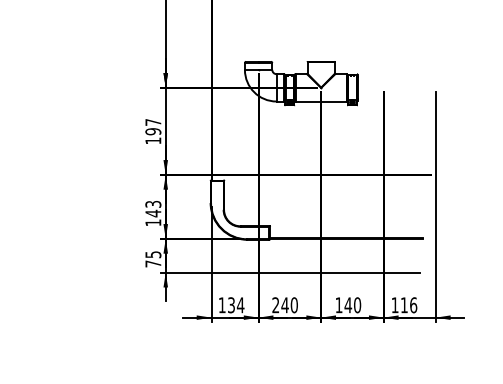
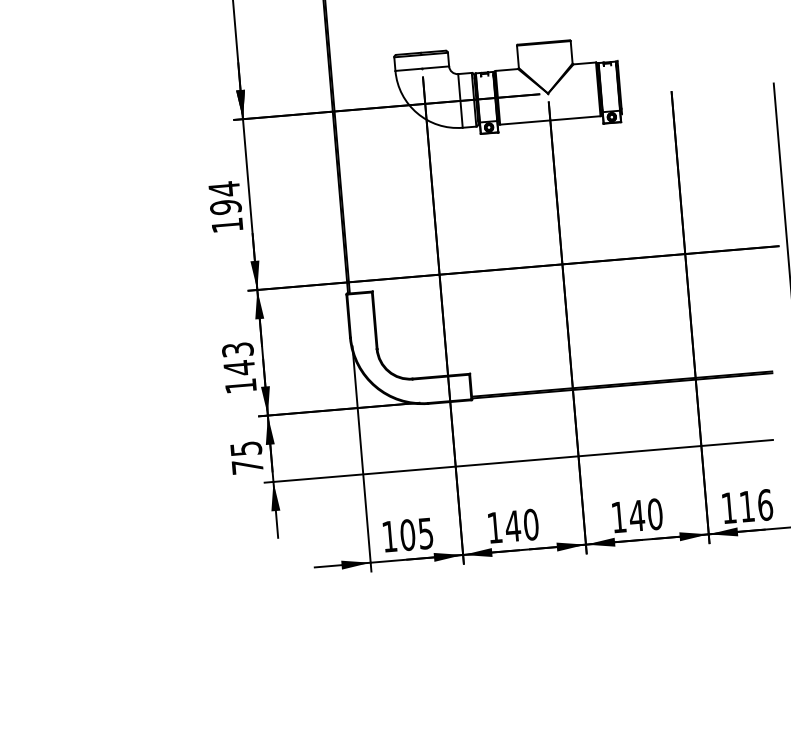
text: (153, 122) -> (224, 189), 197 -> 194
text: (275, 304) -> (494, 526), 240 -> 140
text: (235, 305) -> (415, 534), 134 -> 105

